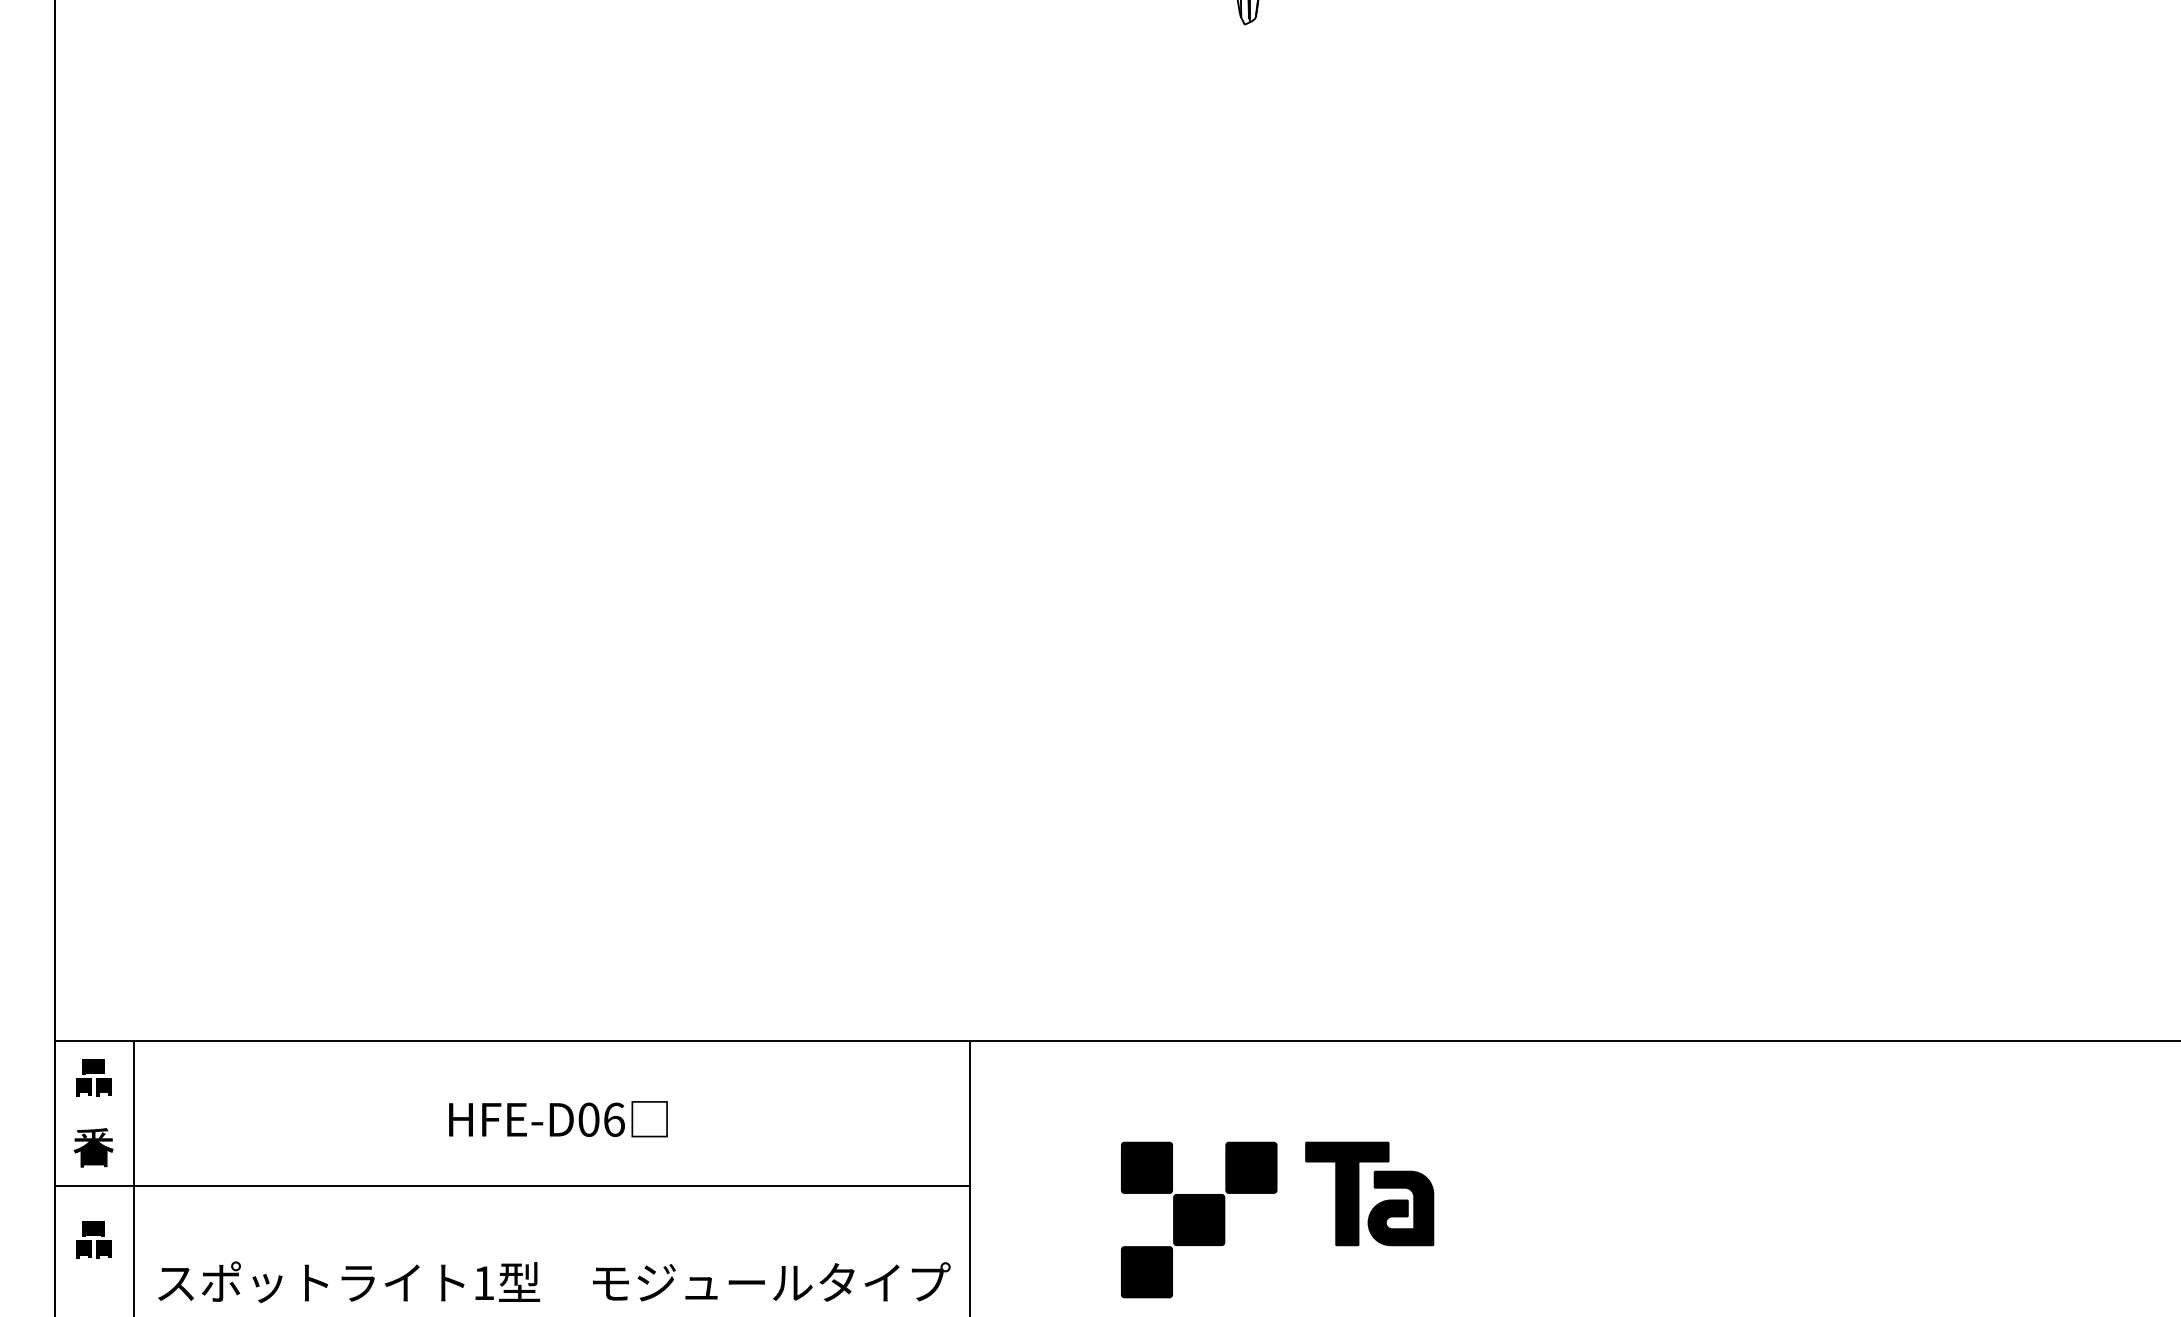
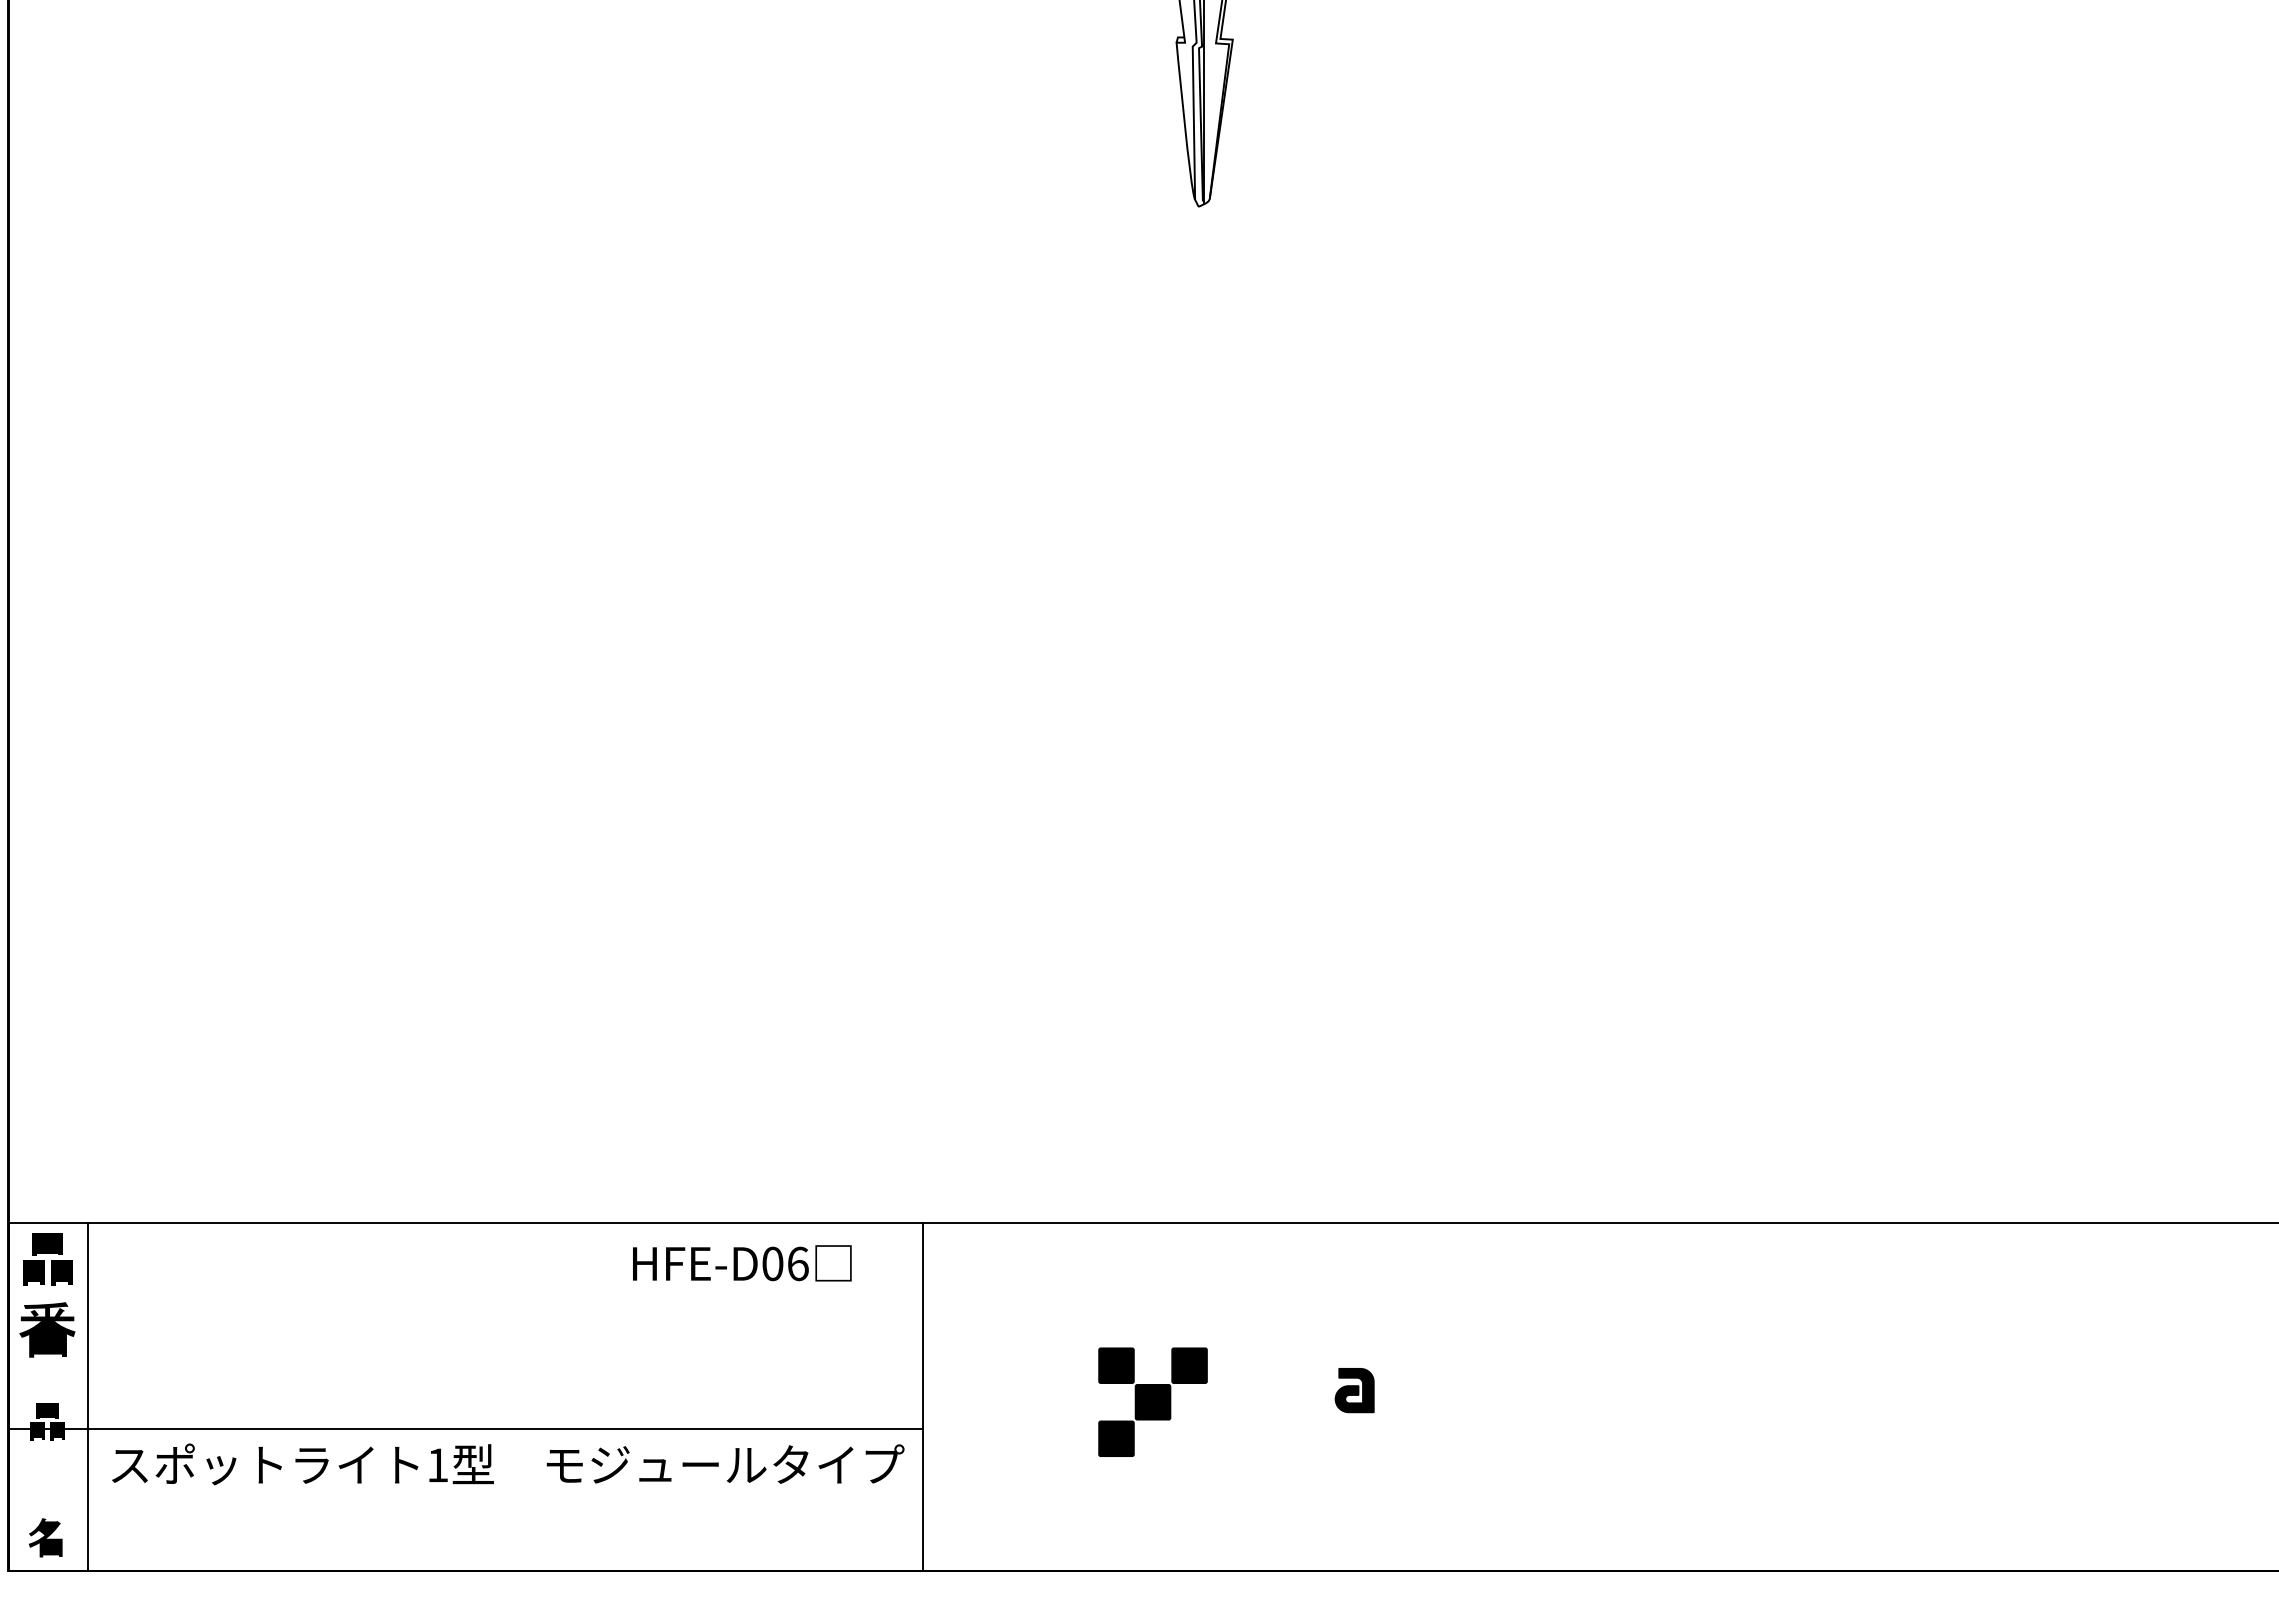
part: (93, 1077) -> (47, 1259), size x1.4
part: (558, 1119) -> (742, 1263), moved
part: (93, 1147) -> (47, 1329), size x1.4
line: (511, 1185) -> (465, 1428), moved
fill: (1347, 1193) -> (1301, 1375), removed
part: (1400, 1208) -> (1354, 1390), size x0.6
part: (1198, 1220) -> (1152, 1402), size x0.7

